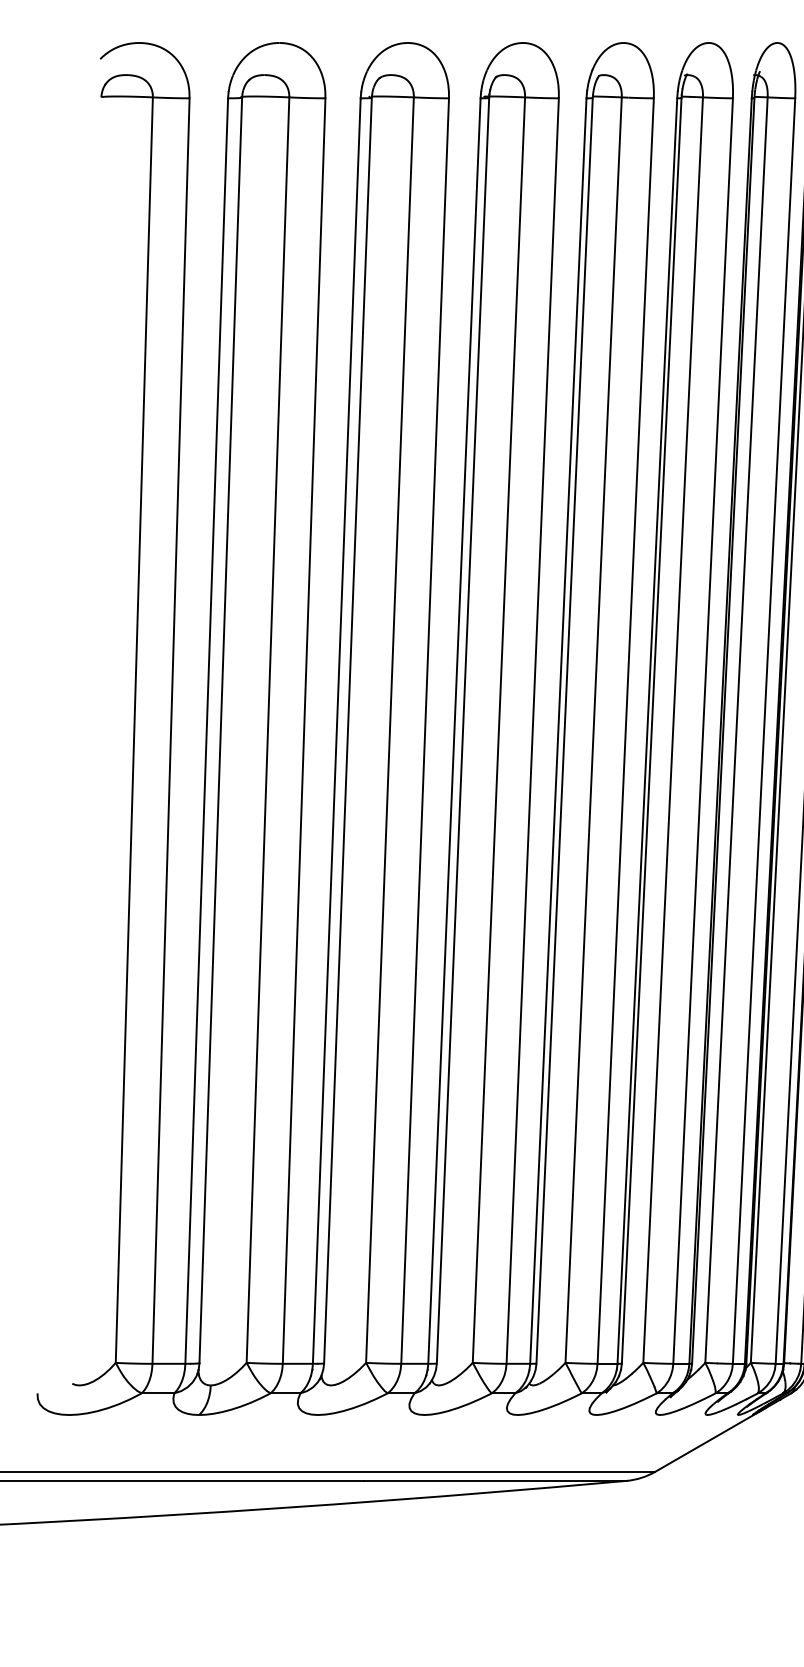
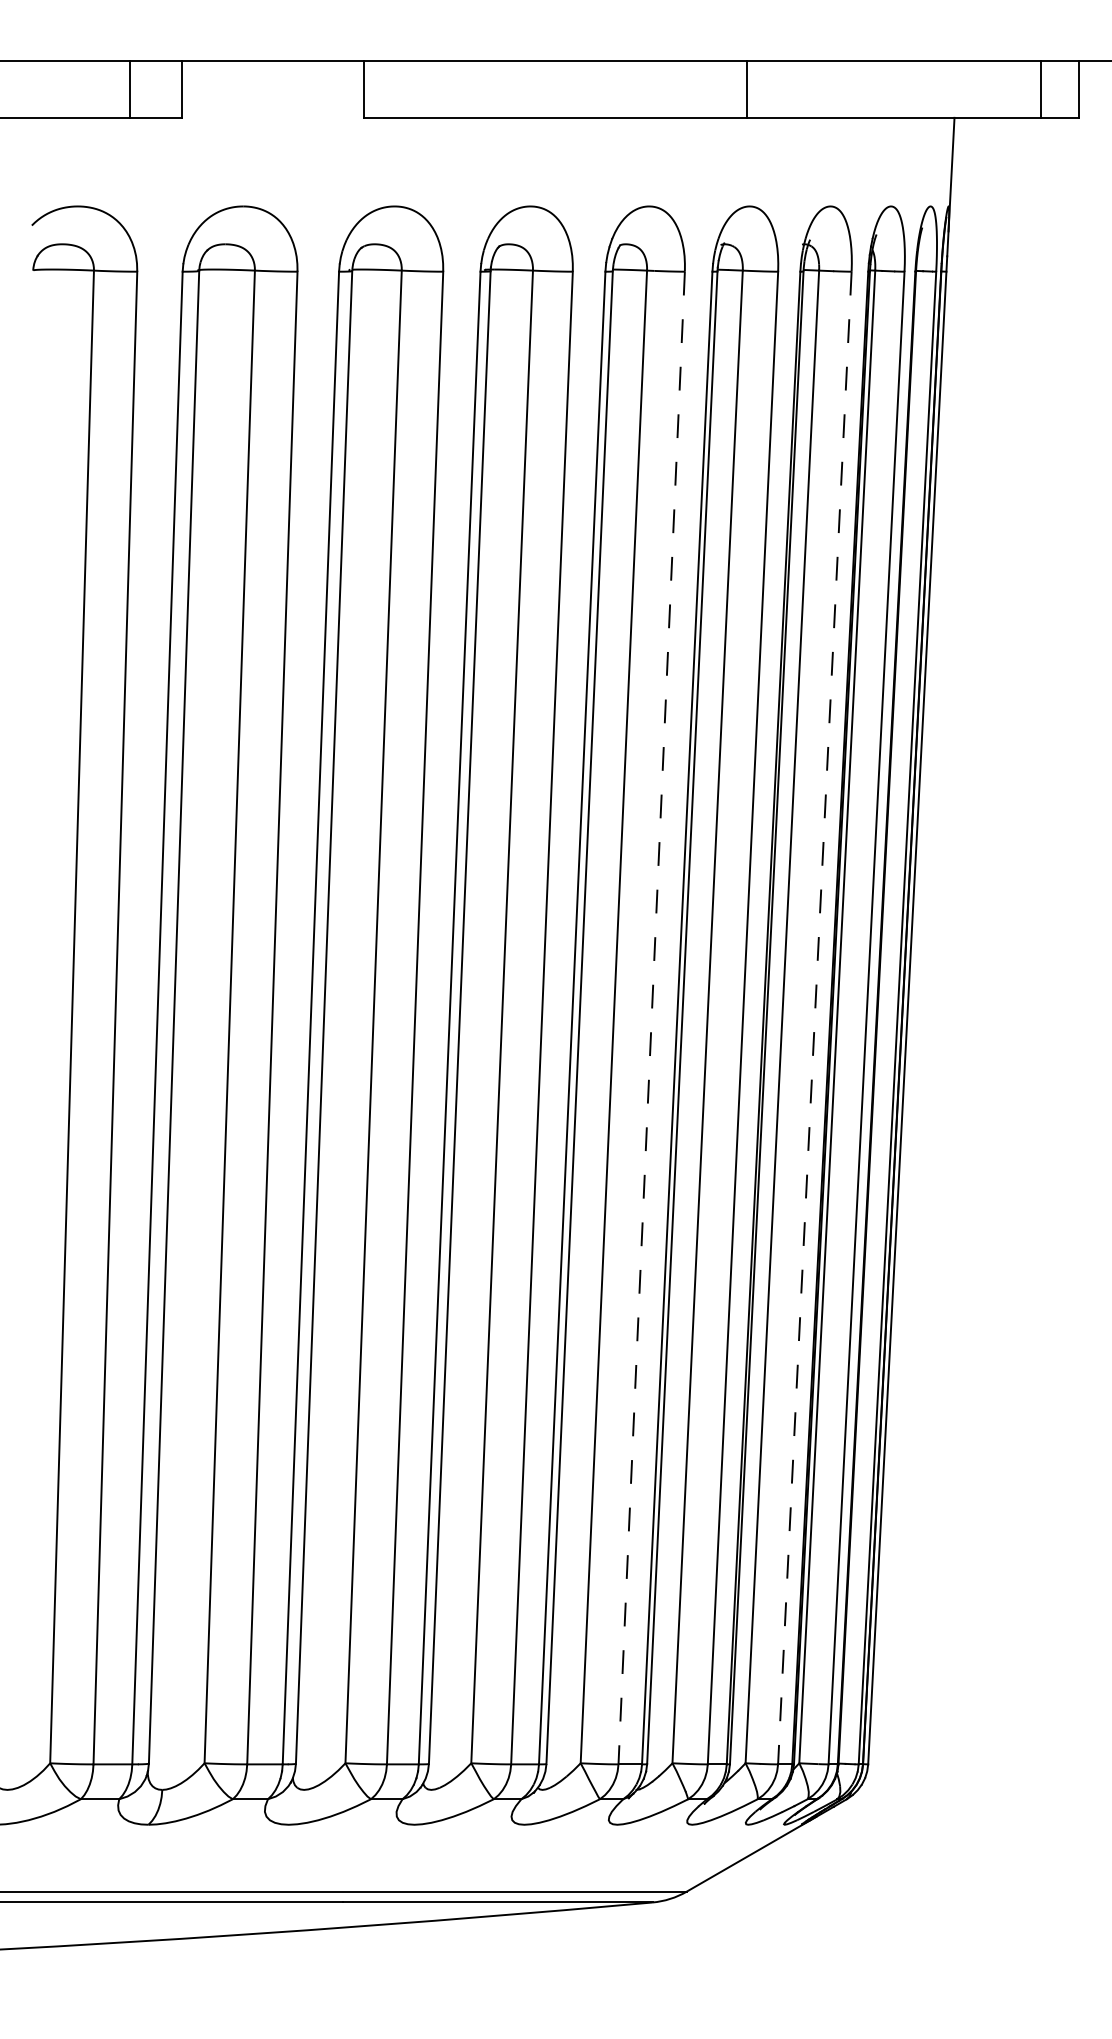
line: (625, 731) -> (651, 1018), solid -> dashed
line: (763, 731) -> (814, 1018), solid -> dashed

